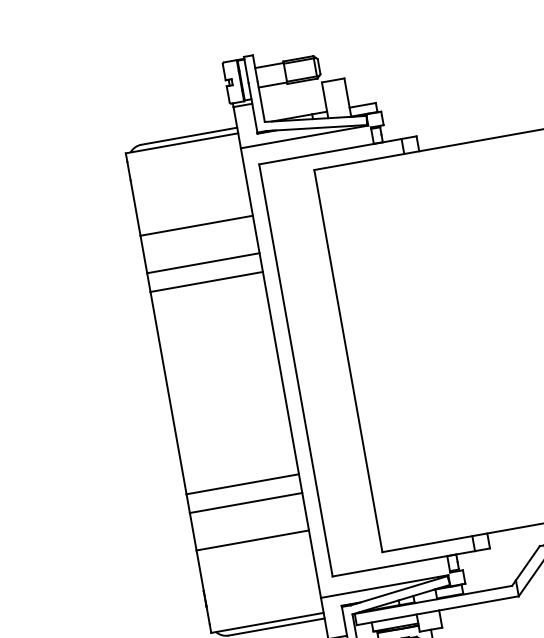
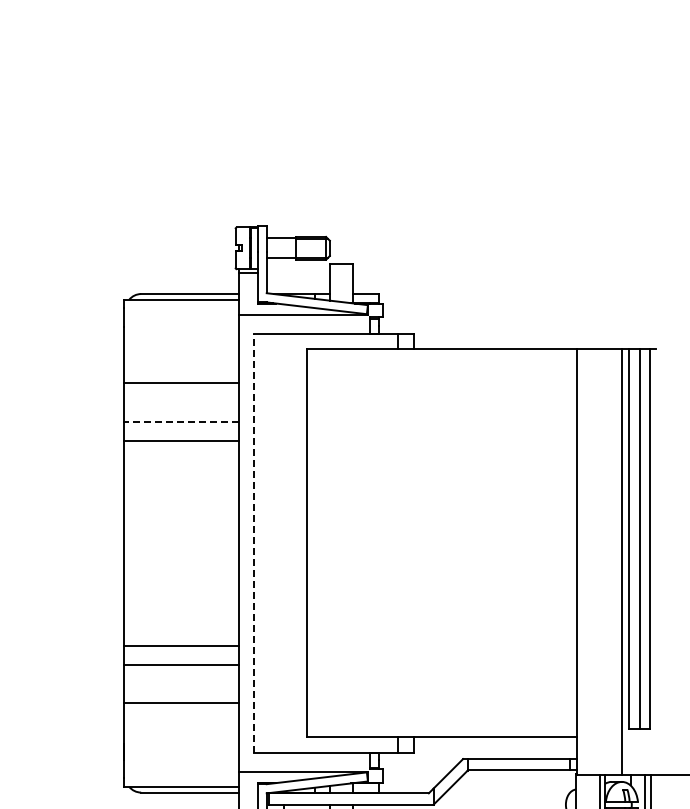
line: (202, 263) -> (180, 421), solid -> dashed
line: (295, 369) -> (253, 542), solid -> dashed

